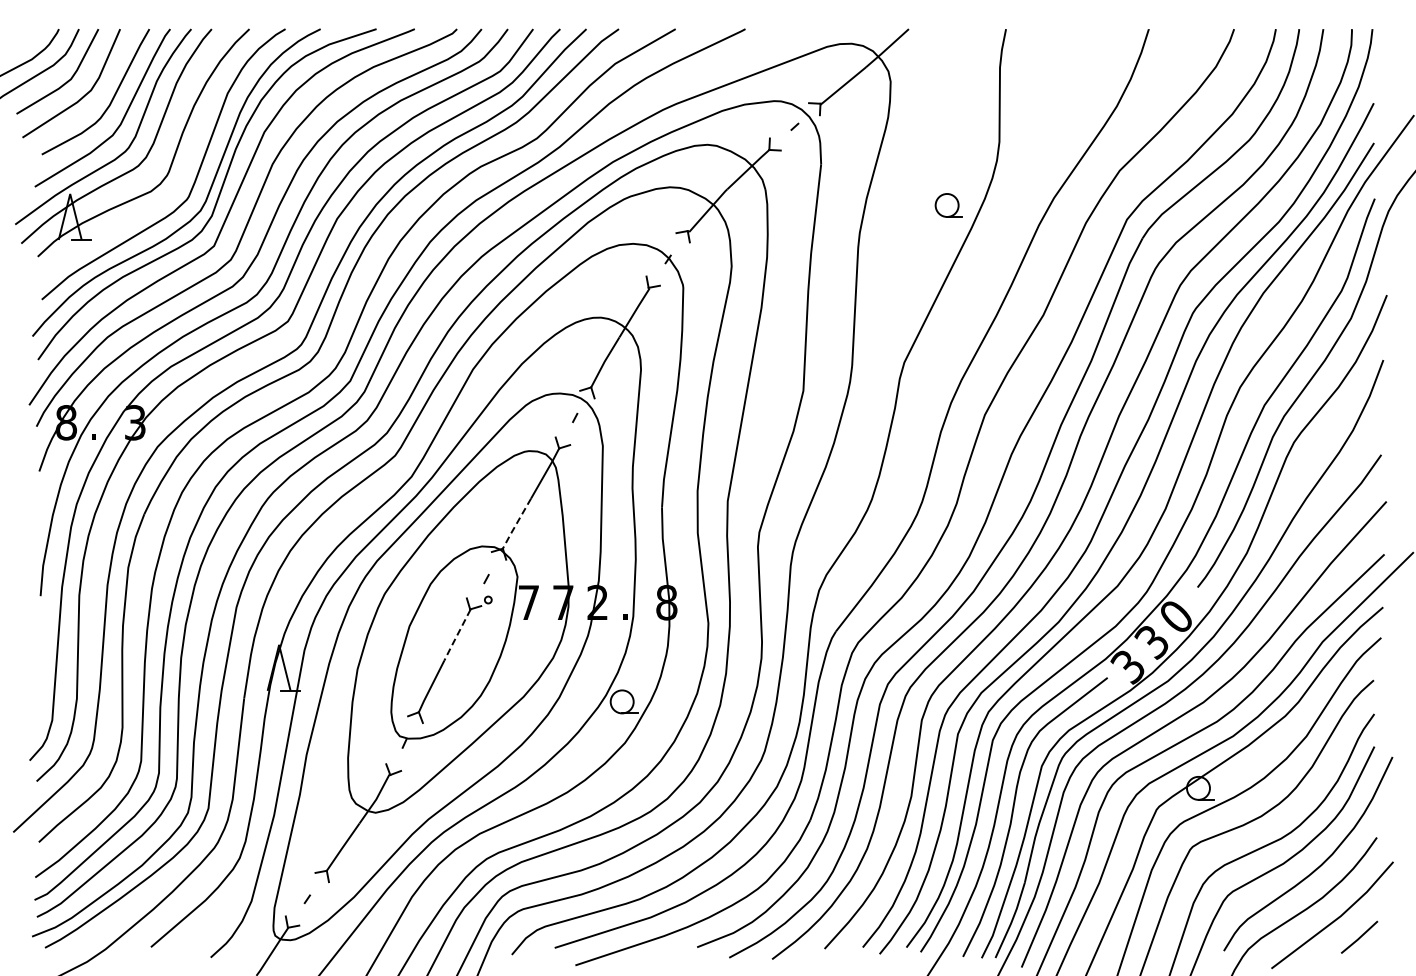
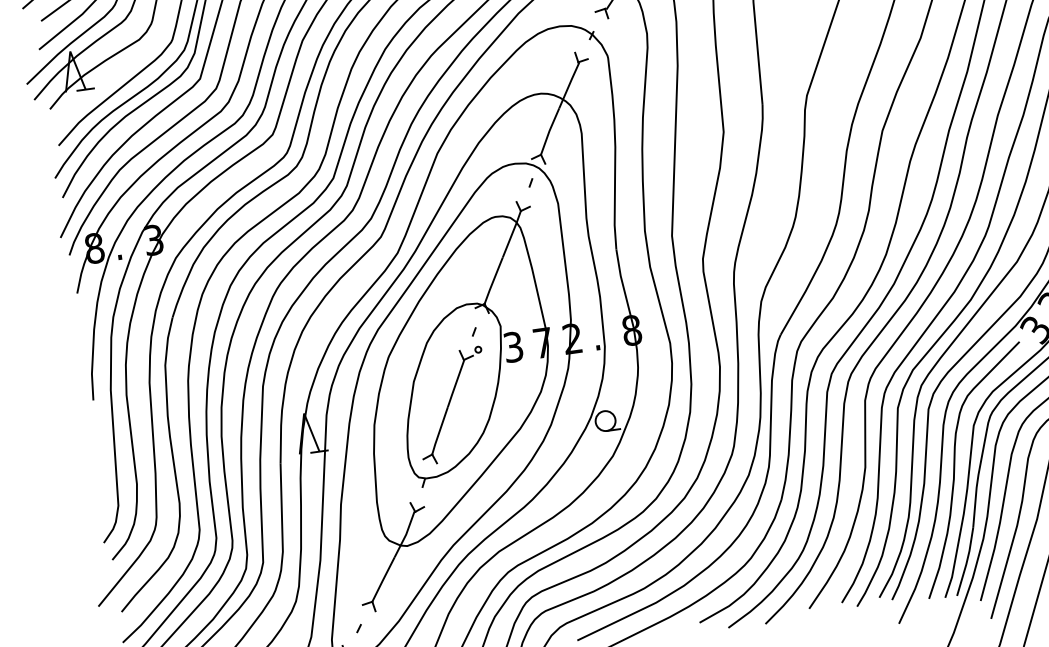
line: (516, 524) -> (493, 281), dashed -> solid
text: (528, 602) -> (513, 347), 7 -> 3
line: (456, 636) -> (455, 384), dashed -> solid

